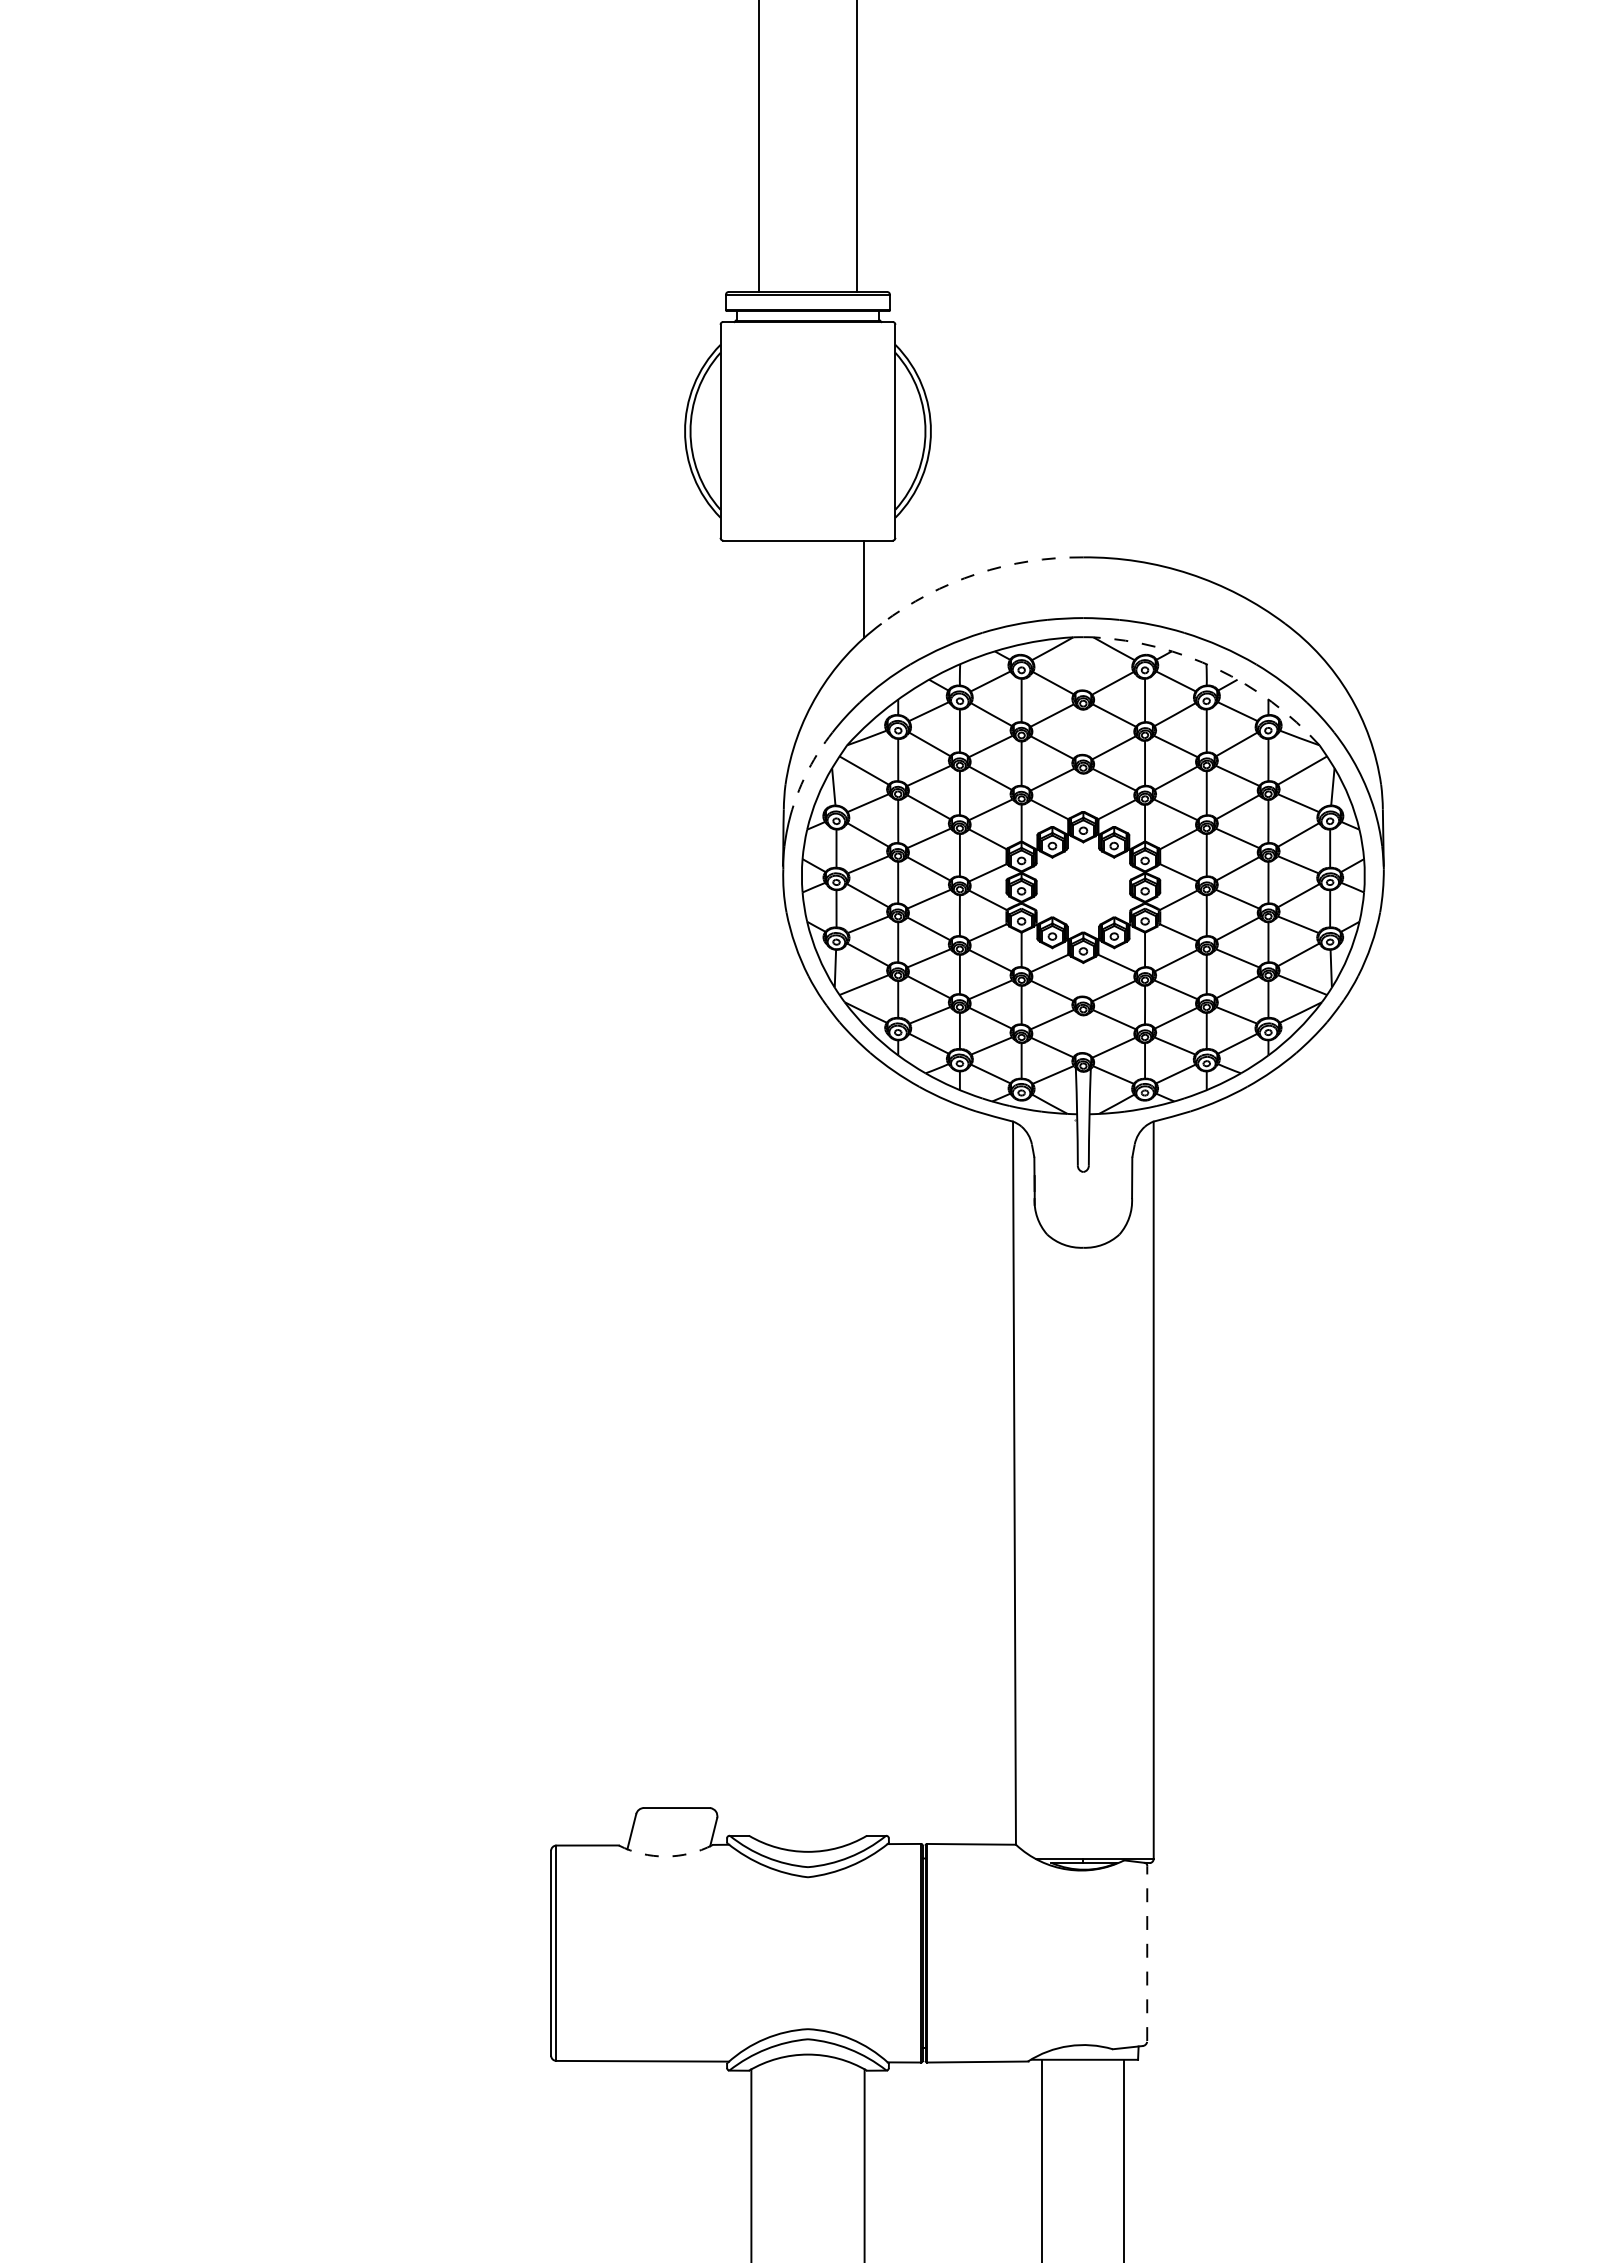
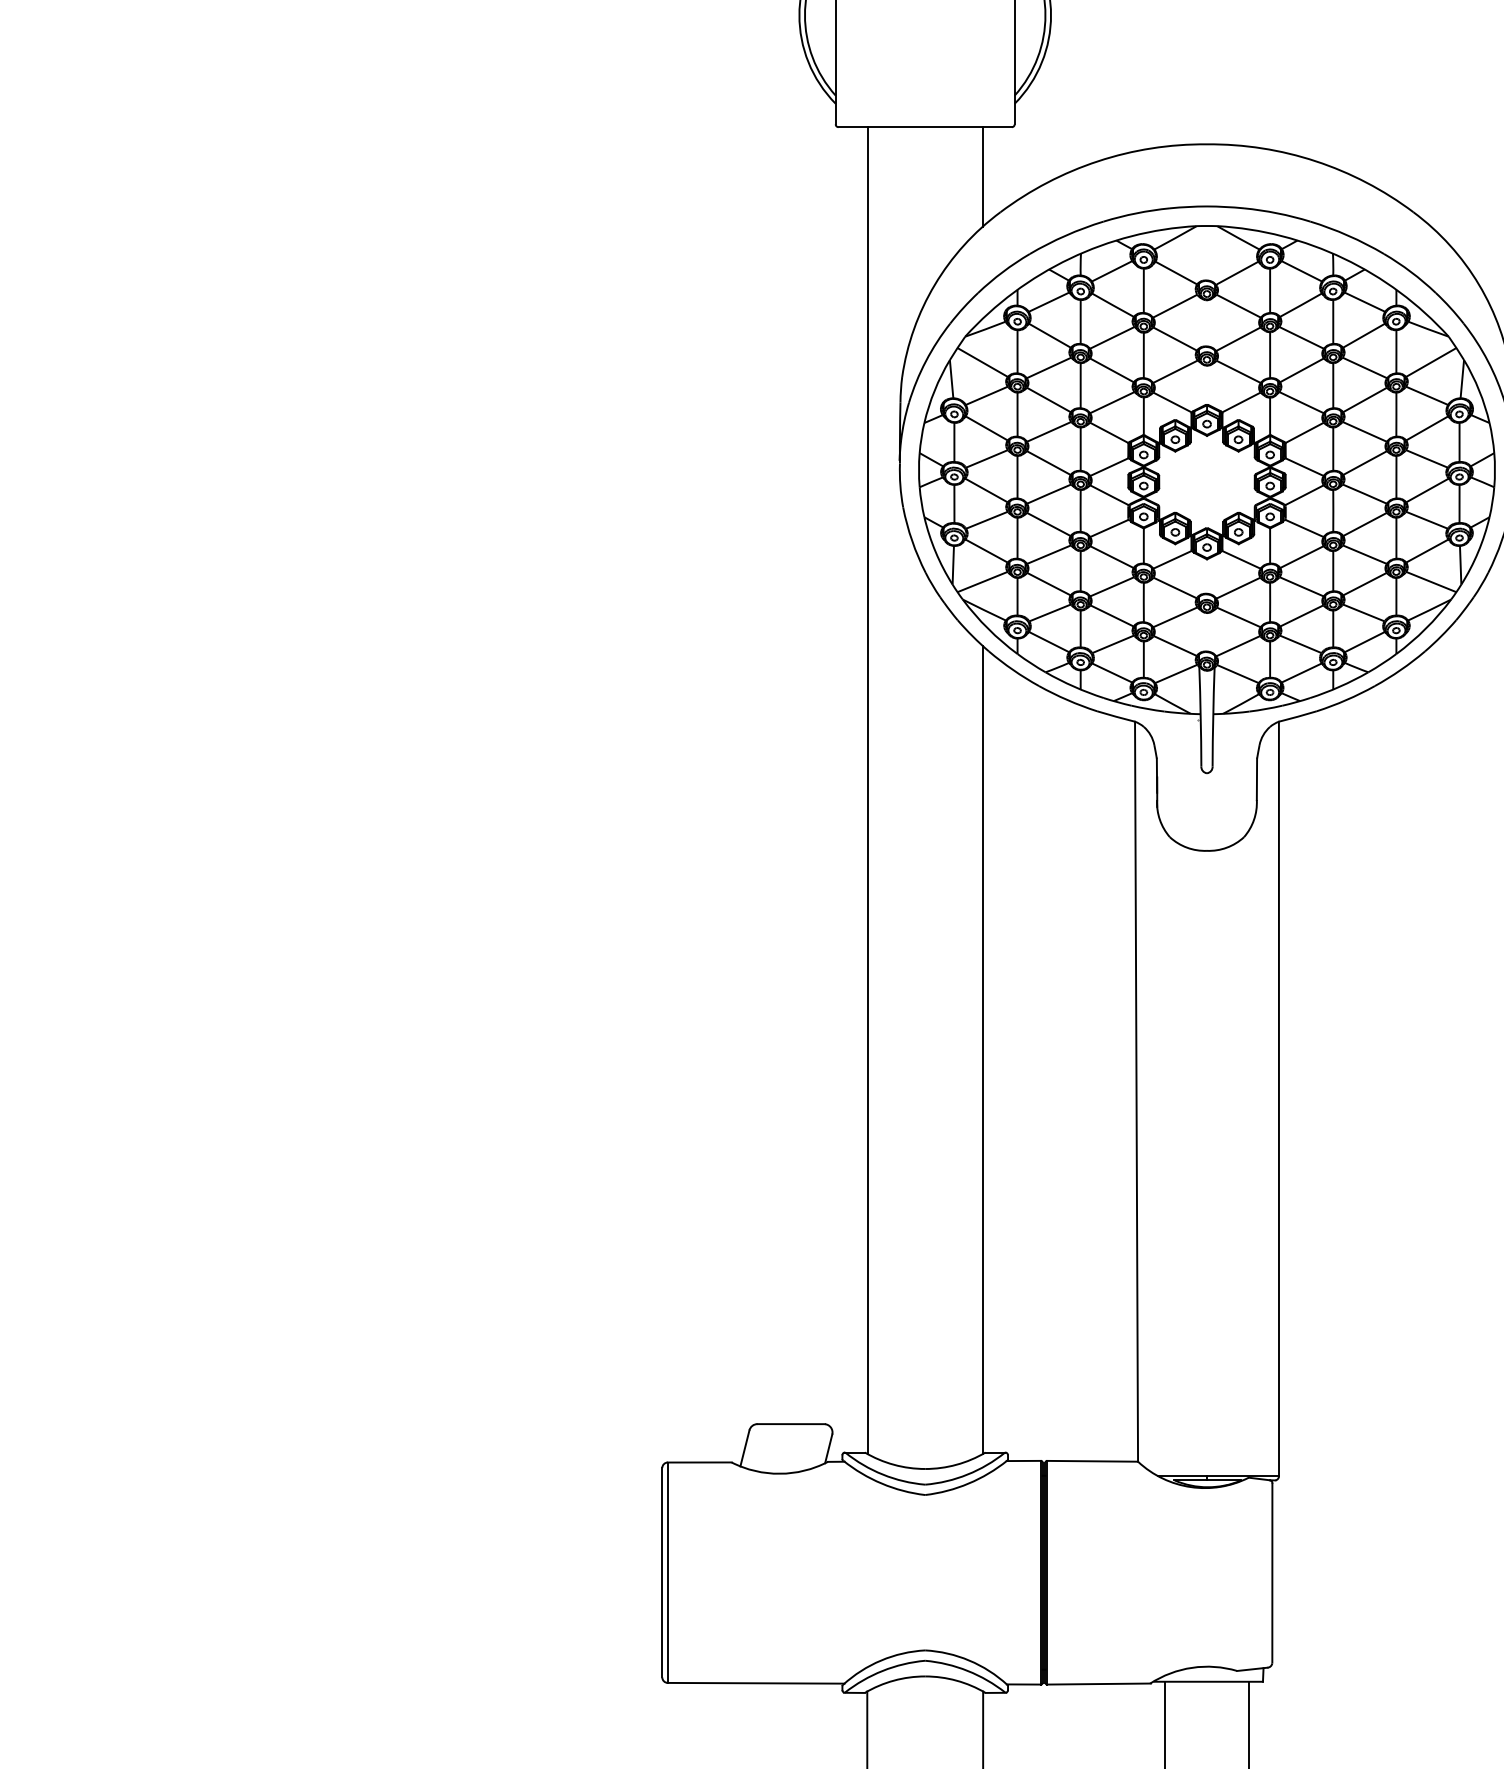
arc: (977, 573) -> (1098, 160), dashed -> solid
arc: (1217, 669) -> (1344, 259), dashed -> solid
arc: (808, 769) -> (925, 361), dashed -> solid
line: (751, 1188) -> (867, 790), added
line: (864, 1442) -> (983, 1050), added
arc: (665, 1856) -> (779, 1473), dashed -> solid
line: (1147, 1953) -> (1272, 1572), dashed -> solid

